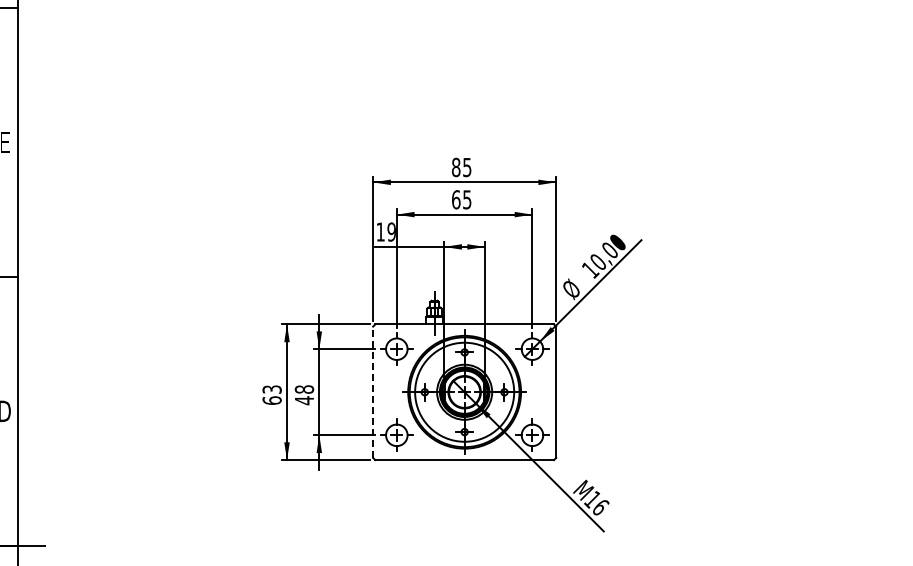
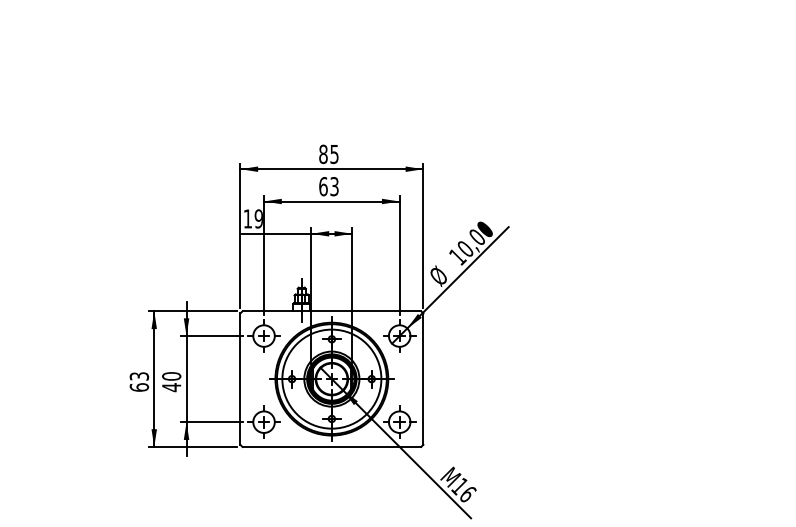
text: (467, 199) -> (334, 186), 65 -> 63
text: (304, 389) -> (171, 376), 48 -> 40
line: (373, 392) -> (240, 379), dashed -> solid

